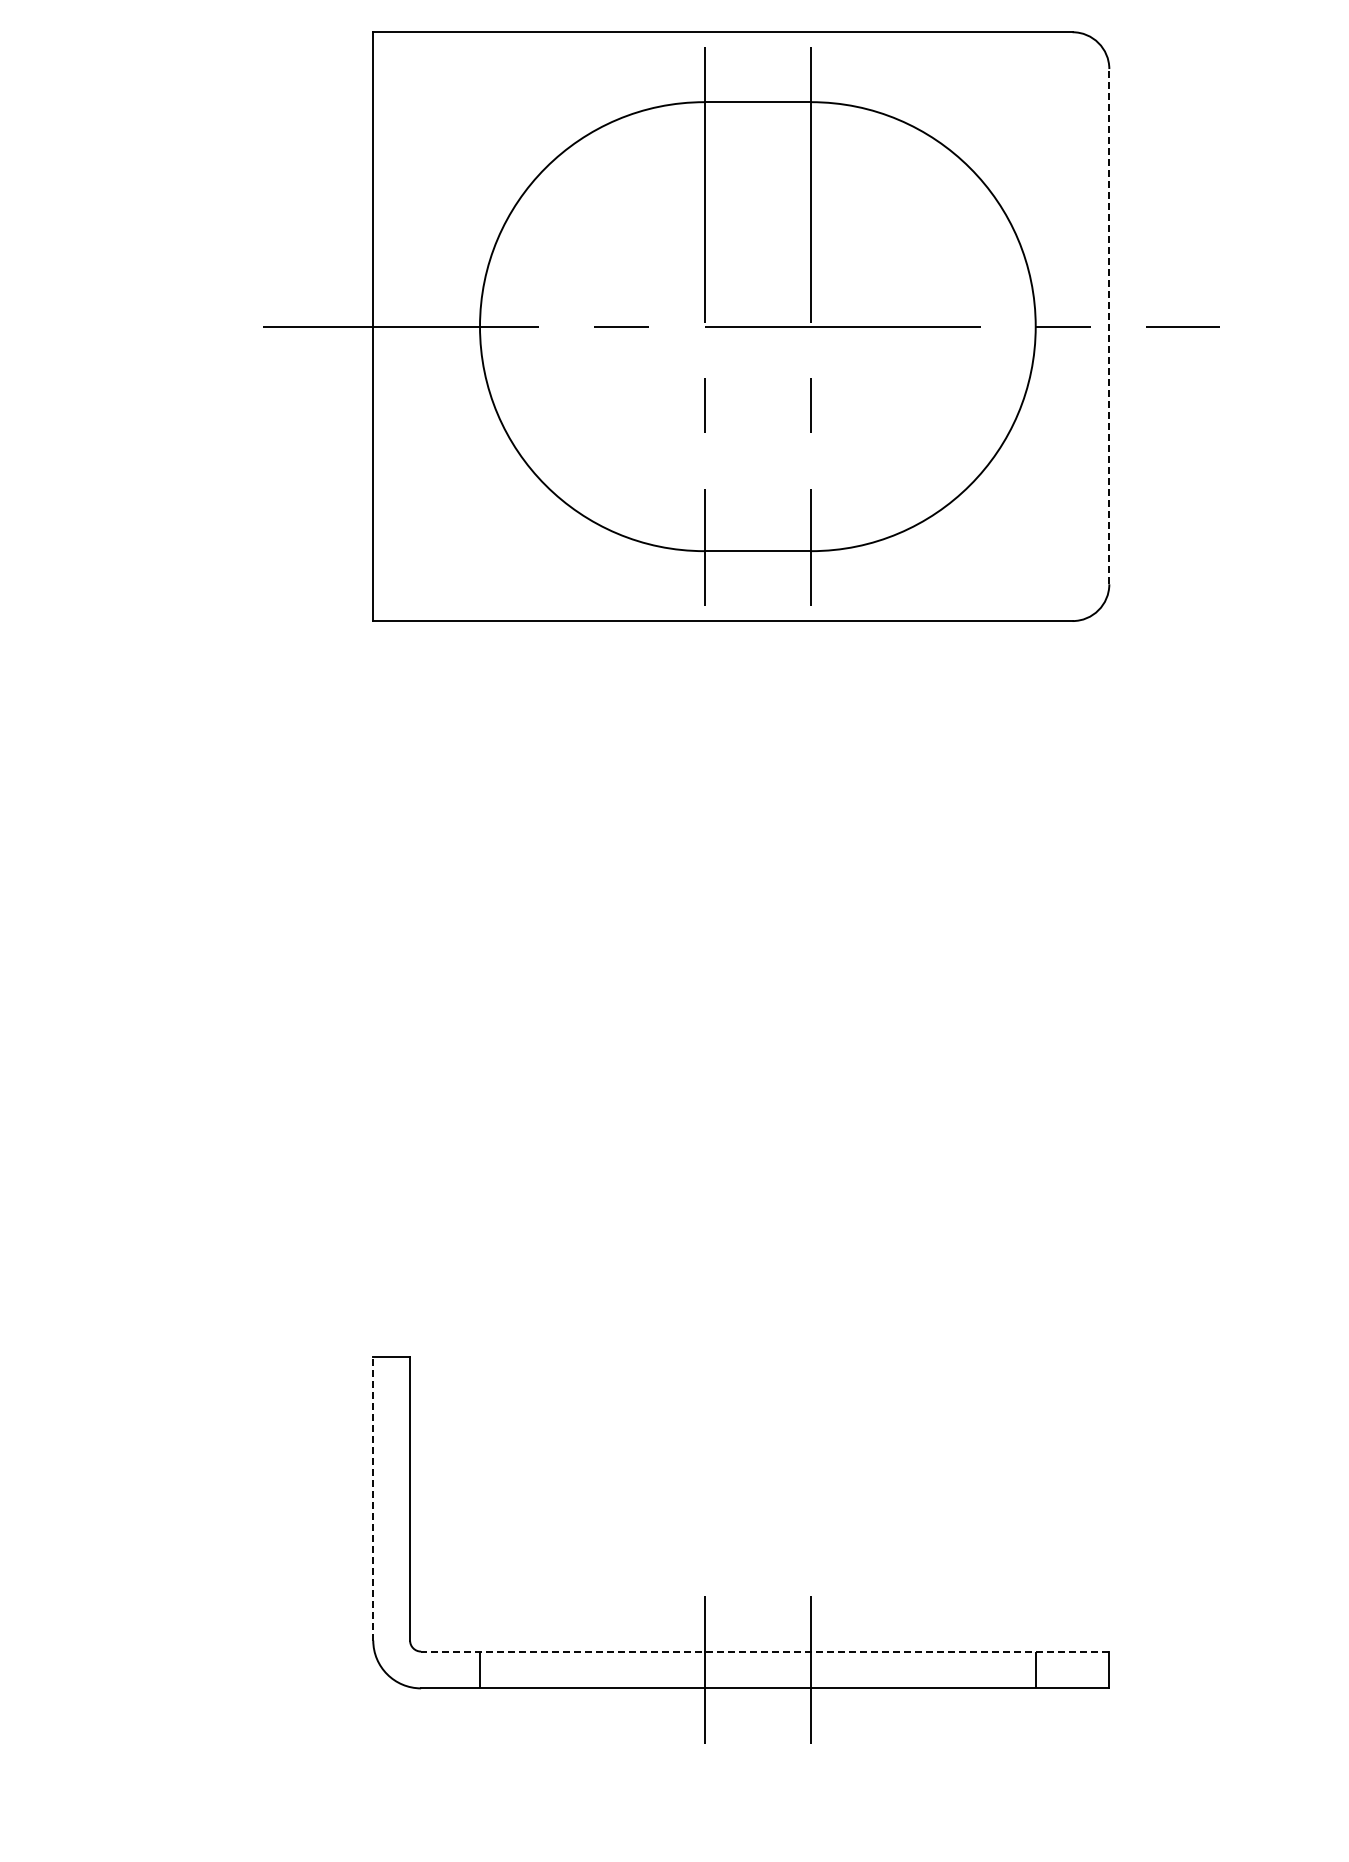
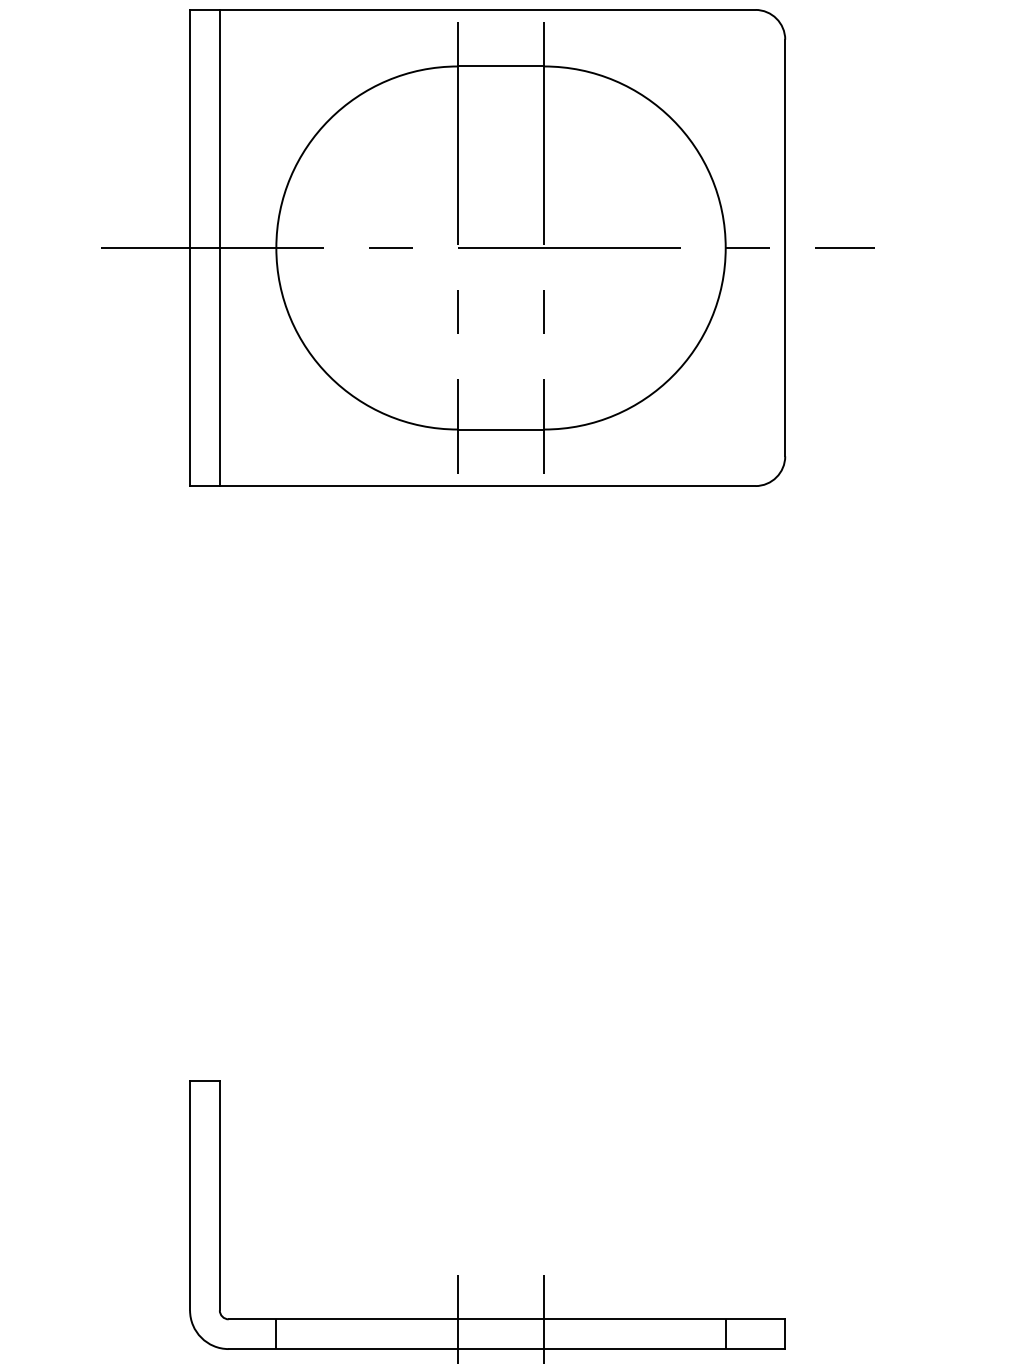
line: (410, 326) -> (220, 247), added
line: (1109, 326) -> (785, 247), dashed -> solid
line: (373, 1498) -> (190, 1195), dashed -> solid
line: (764, 1651) -> (506, 1319), dashed -> solid

